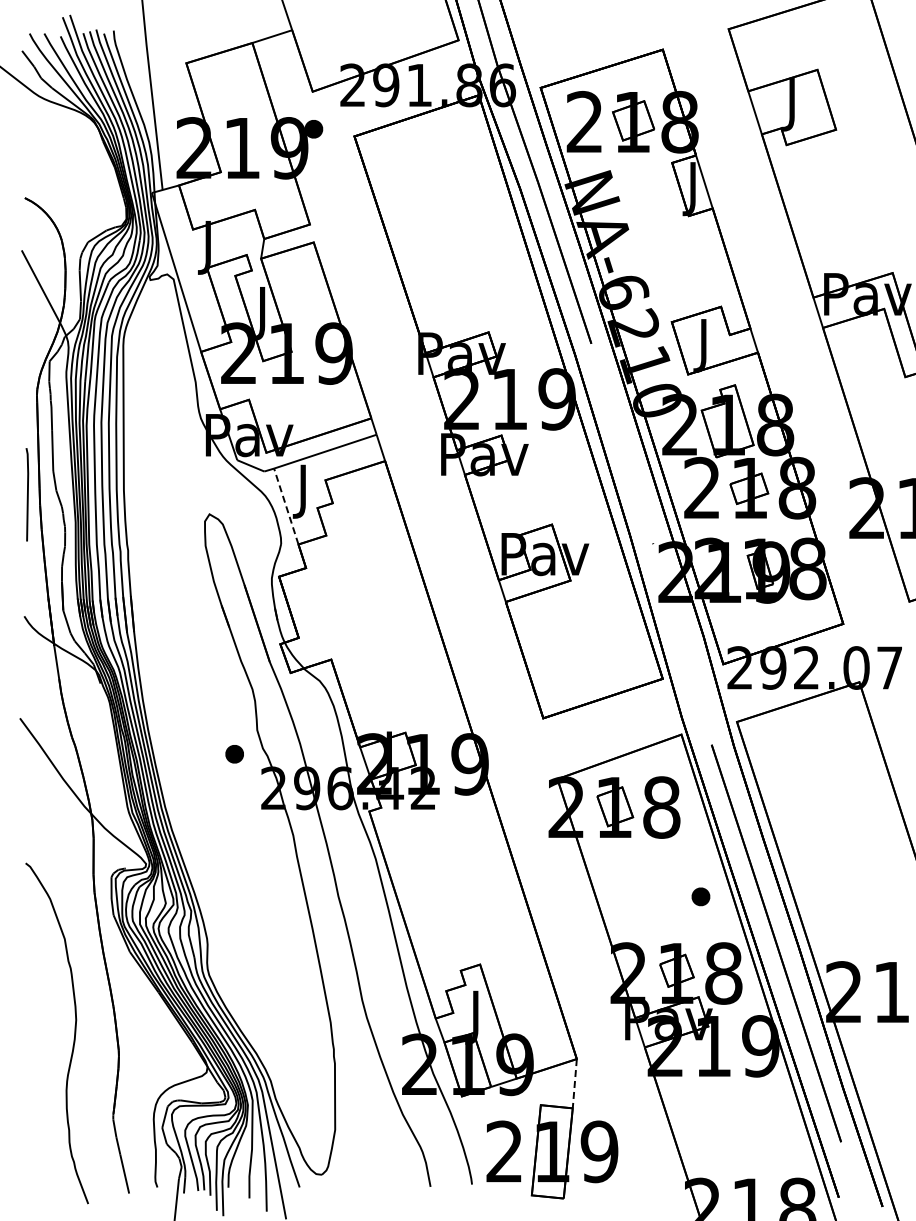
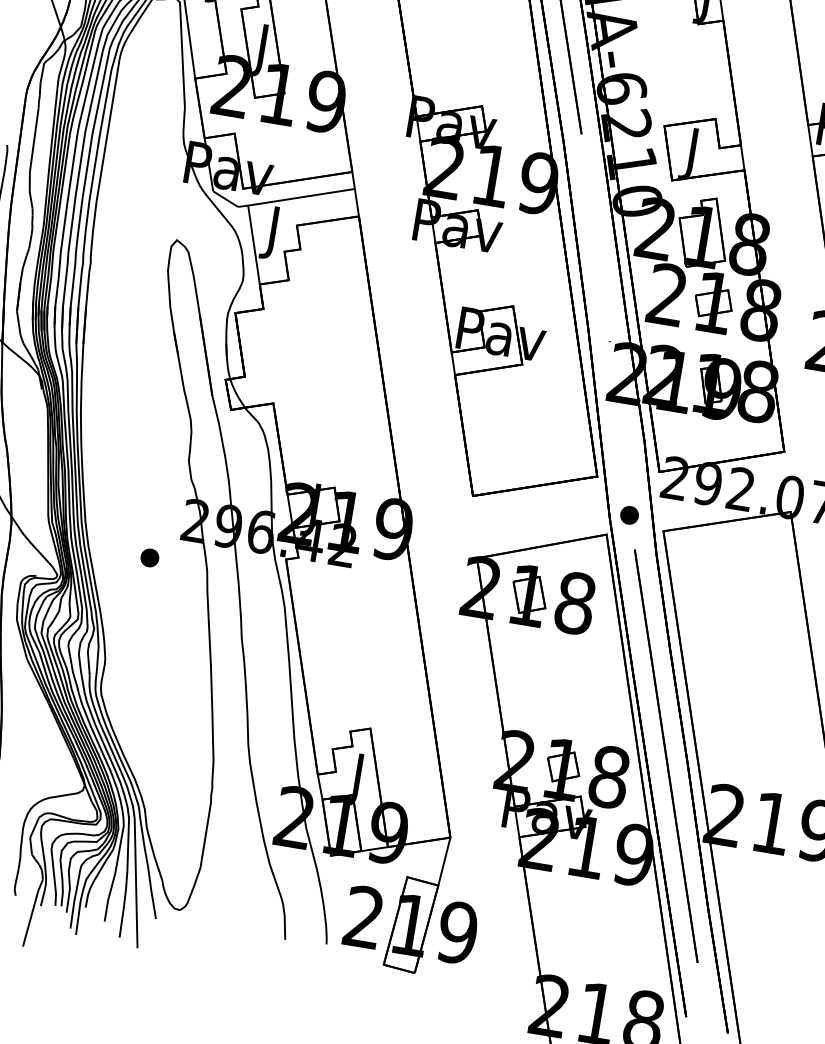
line: (286, 506) -> (254, 245), dashed -> solid
part: (234, 754) -> (149, 558), moved
part: (700, 896) -> (629, 514), moved
line: (574, 1083) -> (444, 861), dashed -> solid

